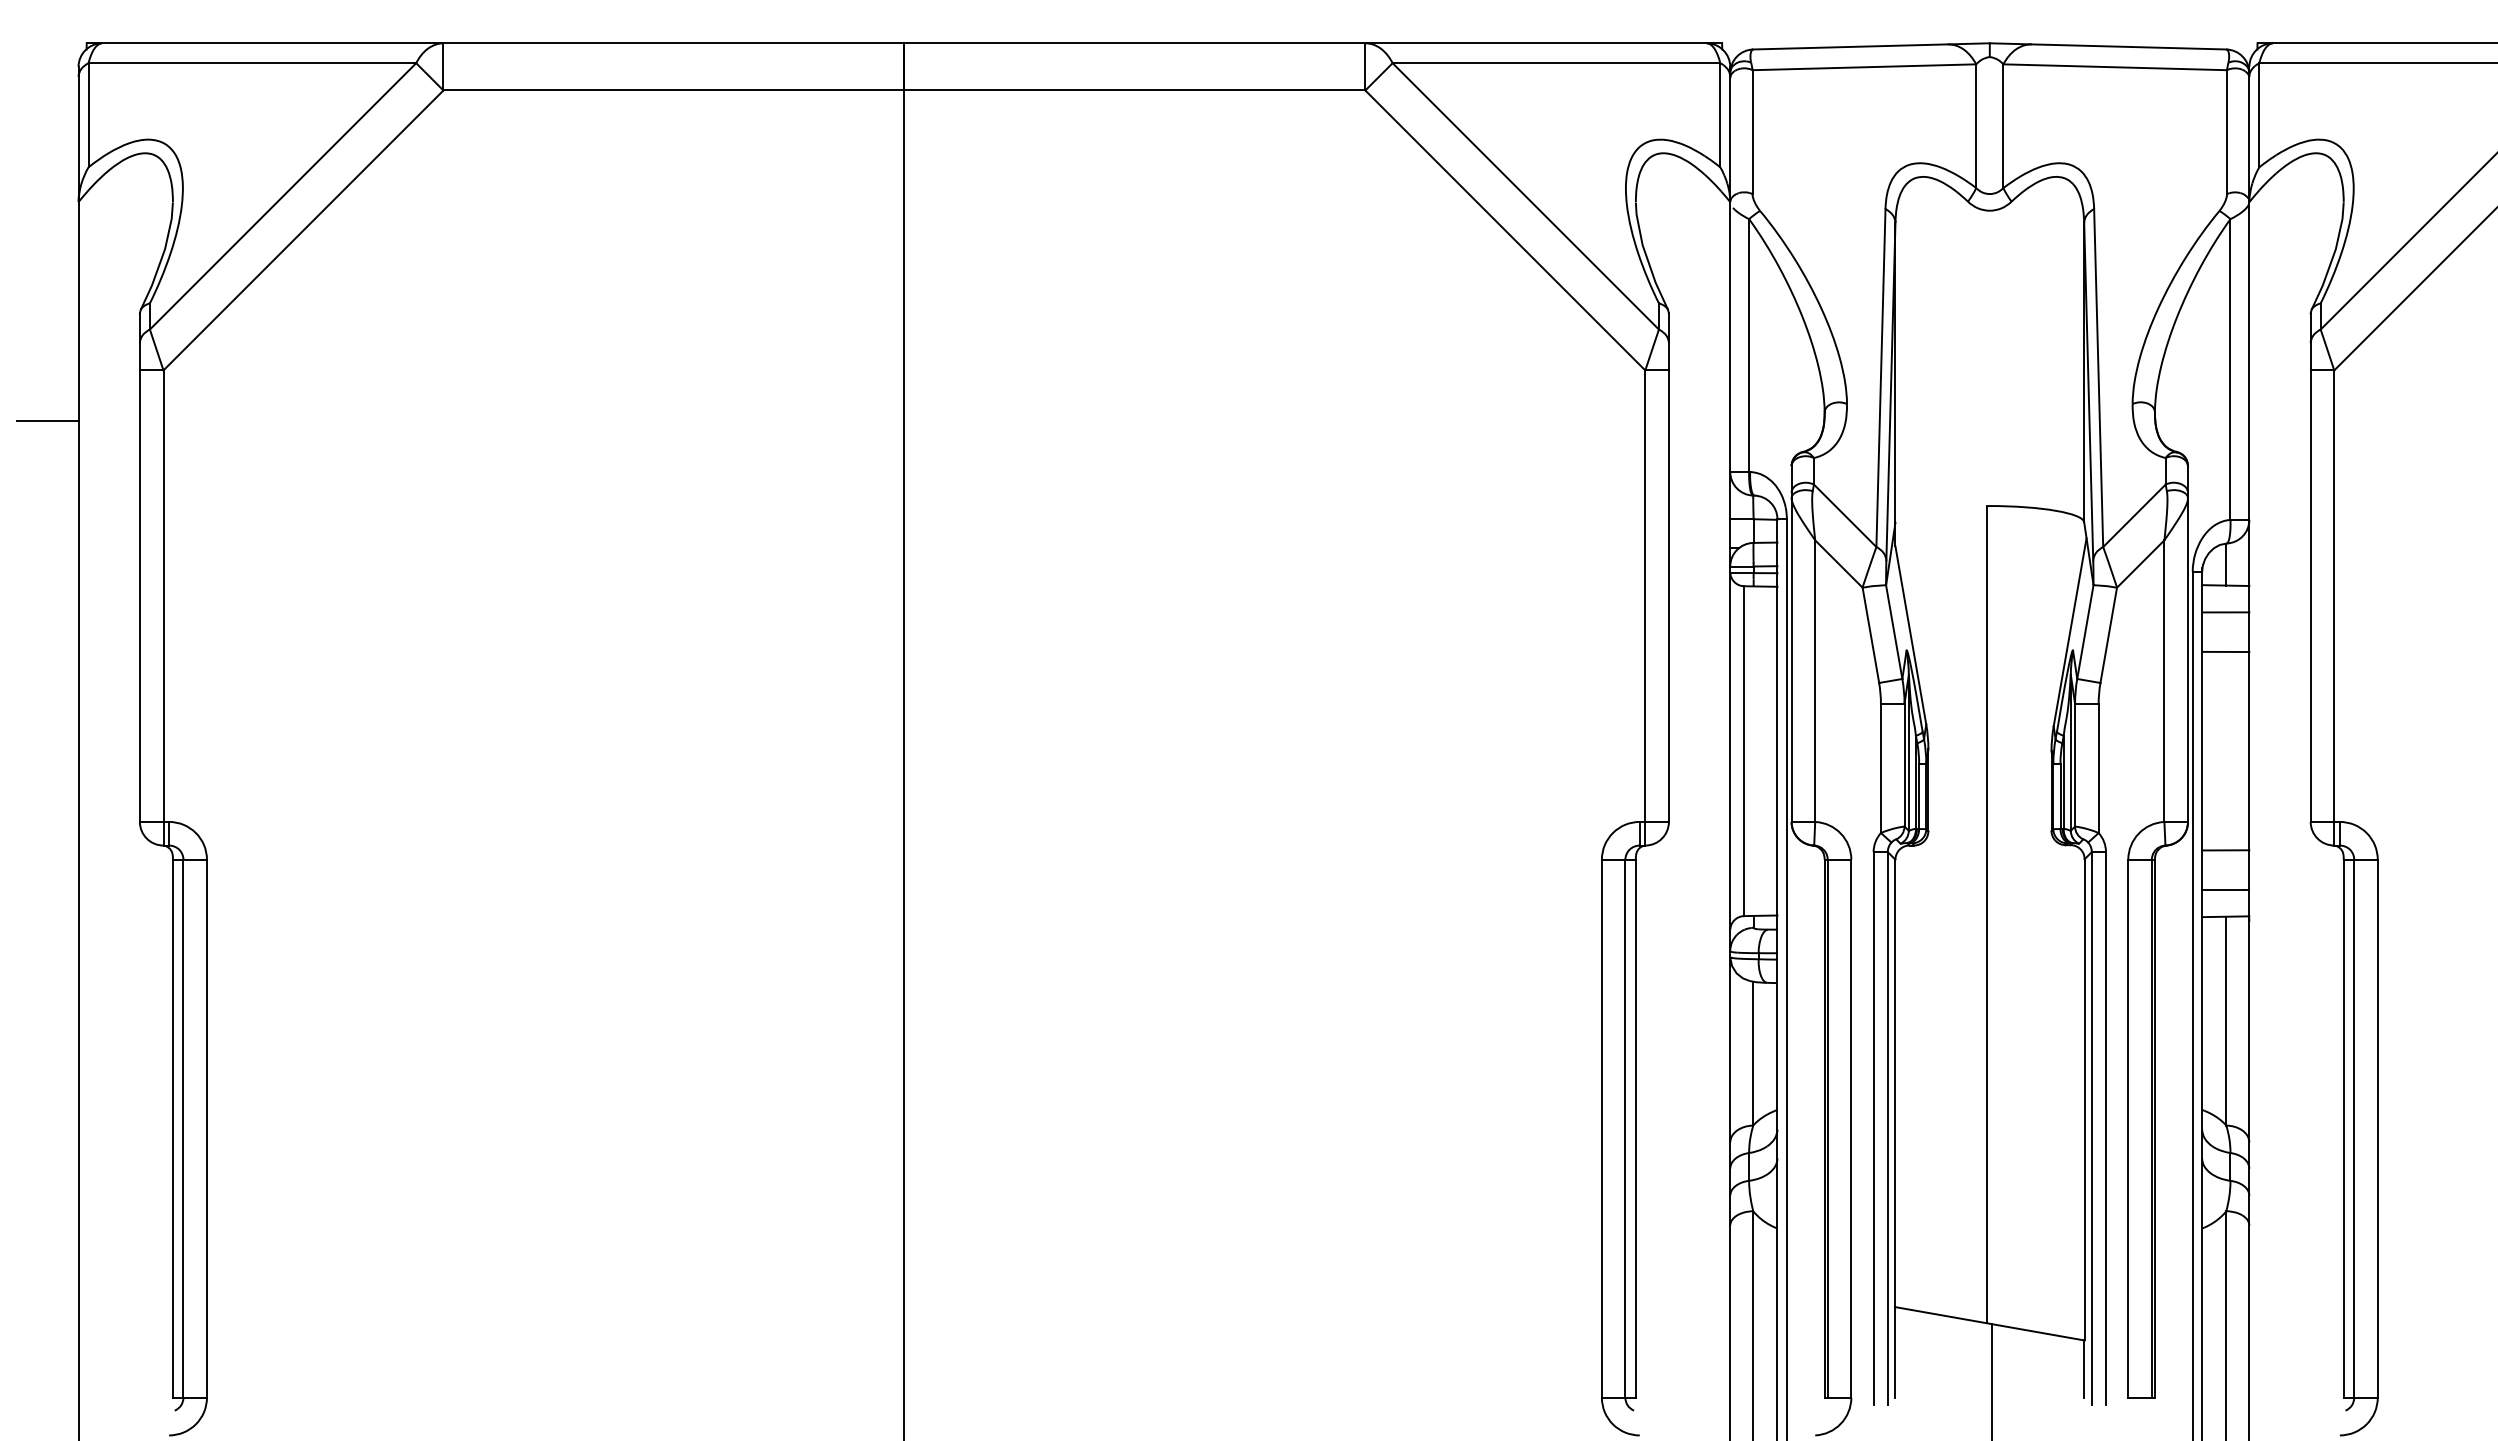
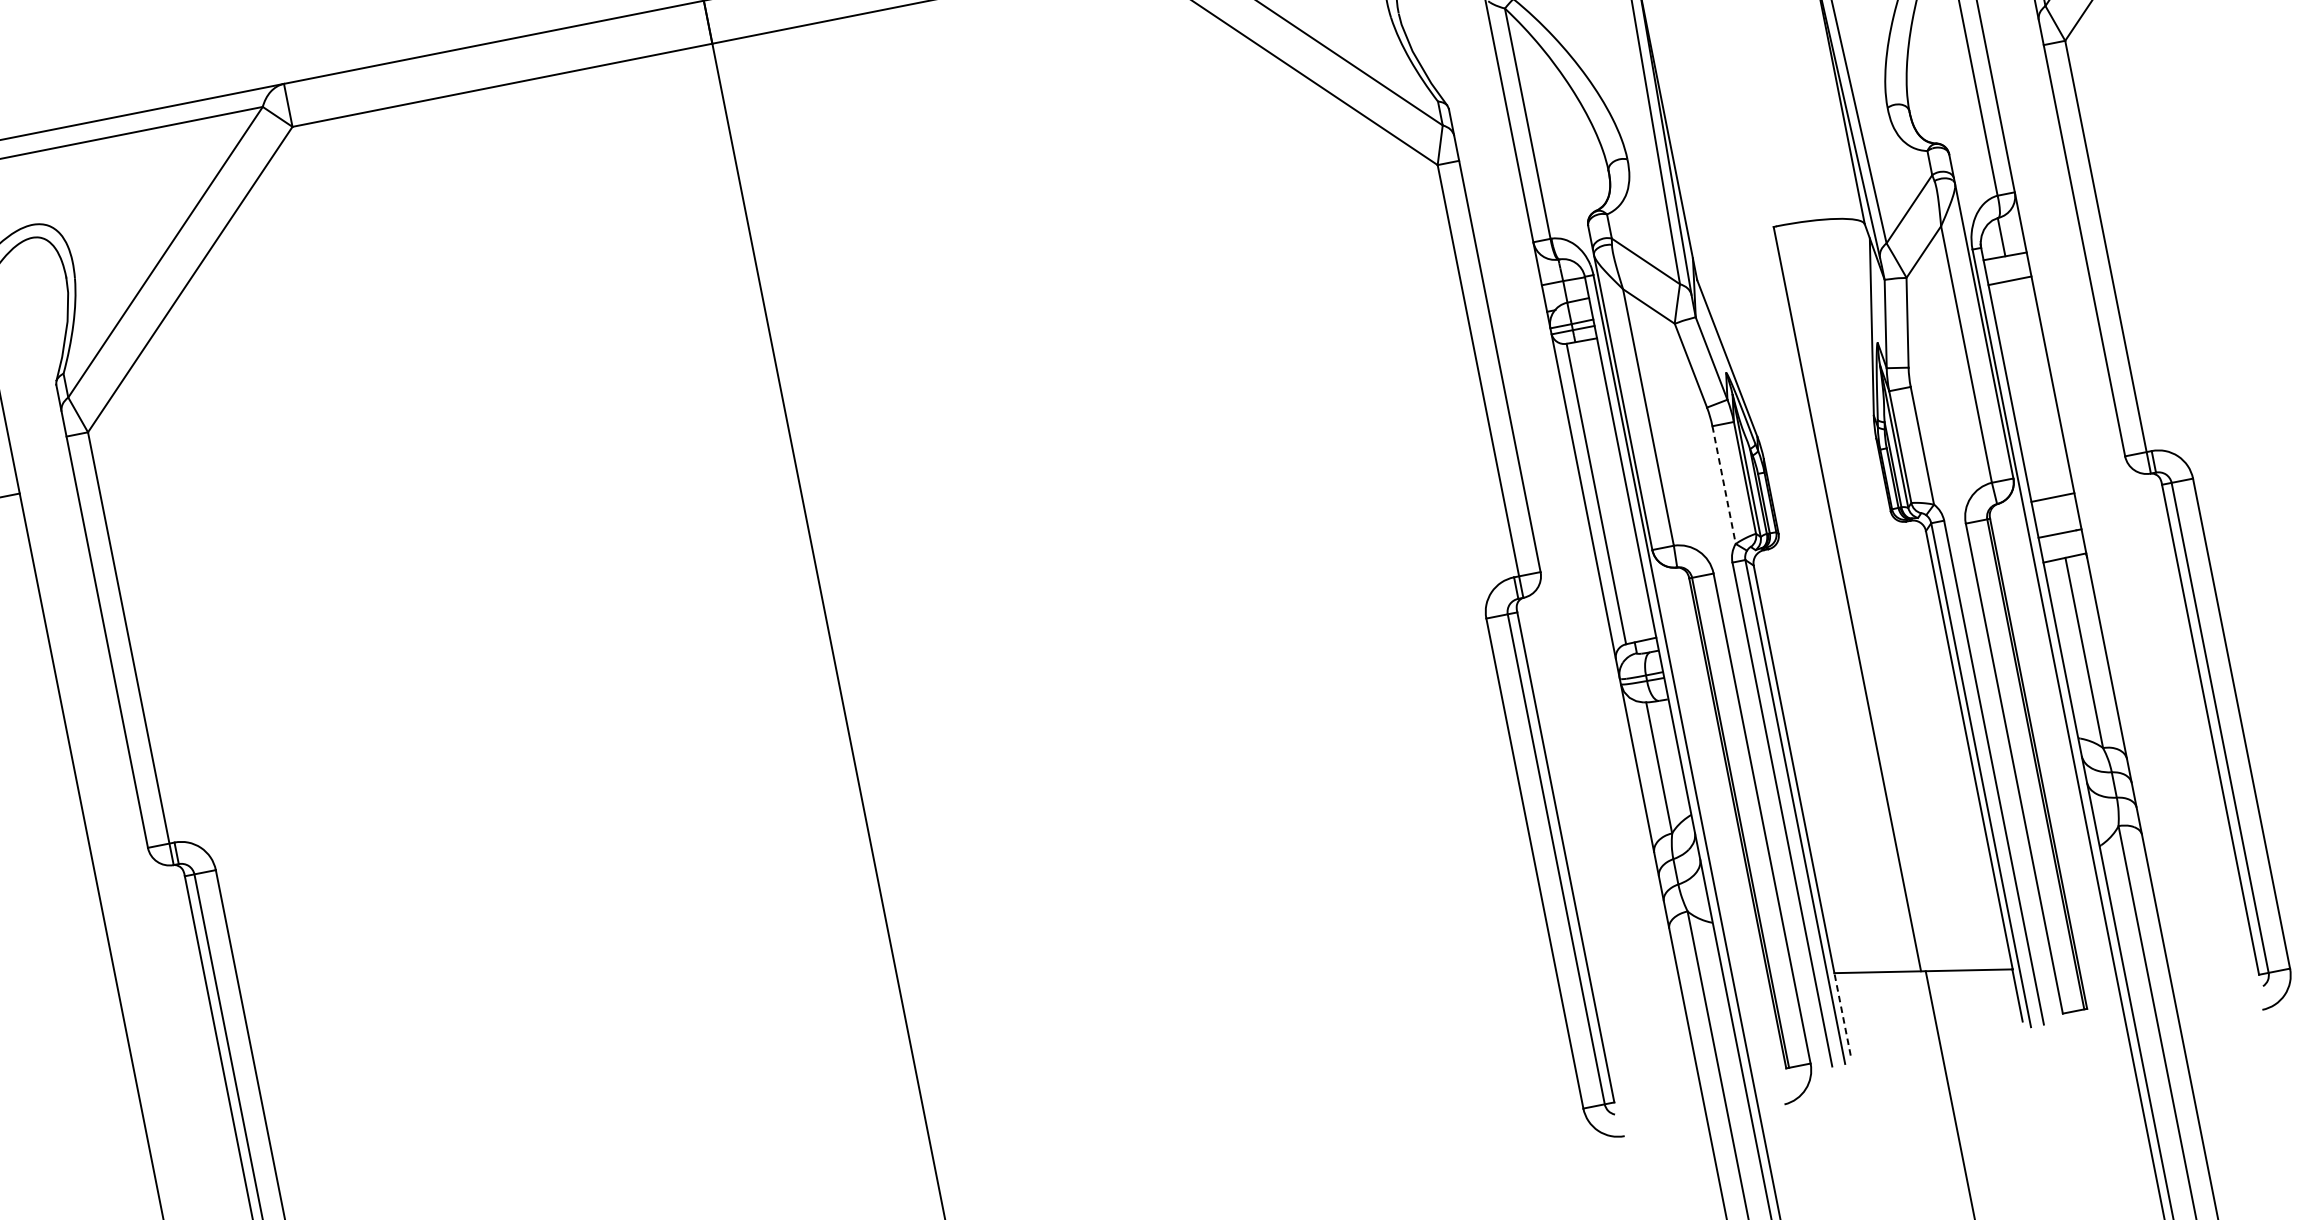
line: (2225, 651) -> (2016, 316), removed
line: (1880, 768) -> (1723, 485), solid -> dashed
line: (1895, 1351) -> (1842, 1013), solid -> dashed

